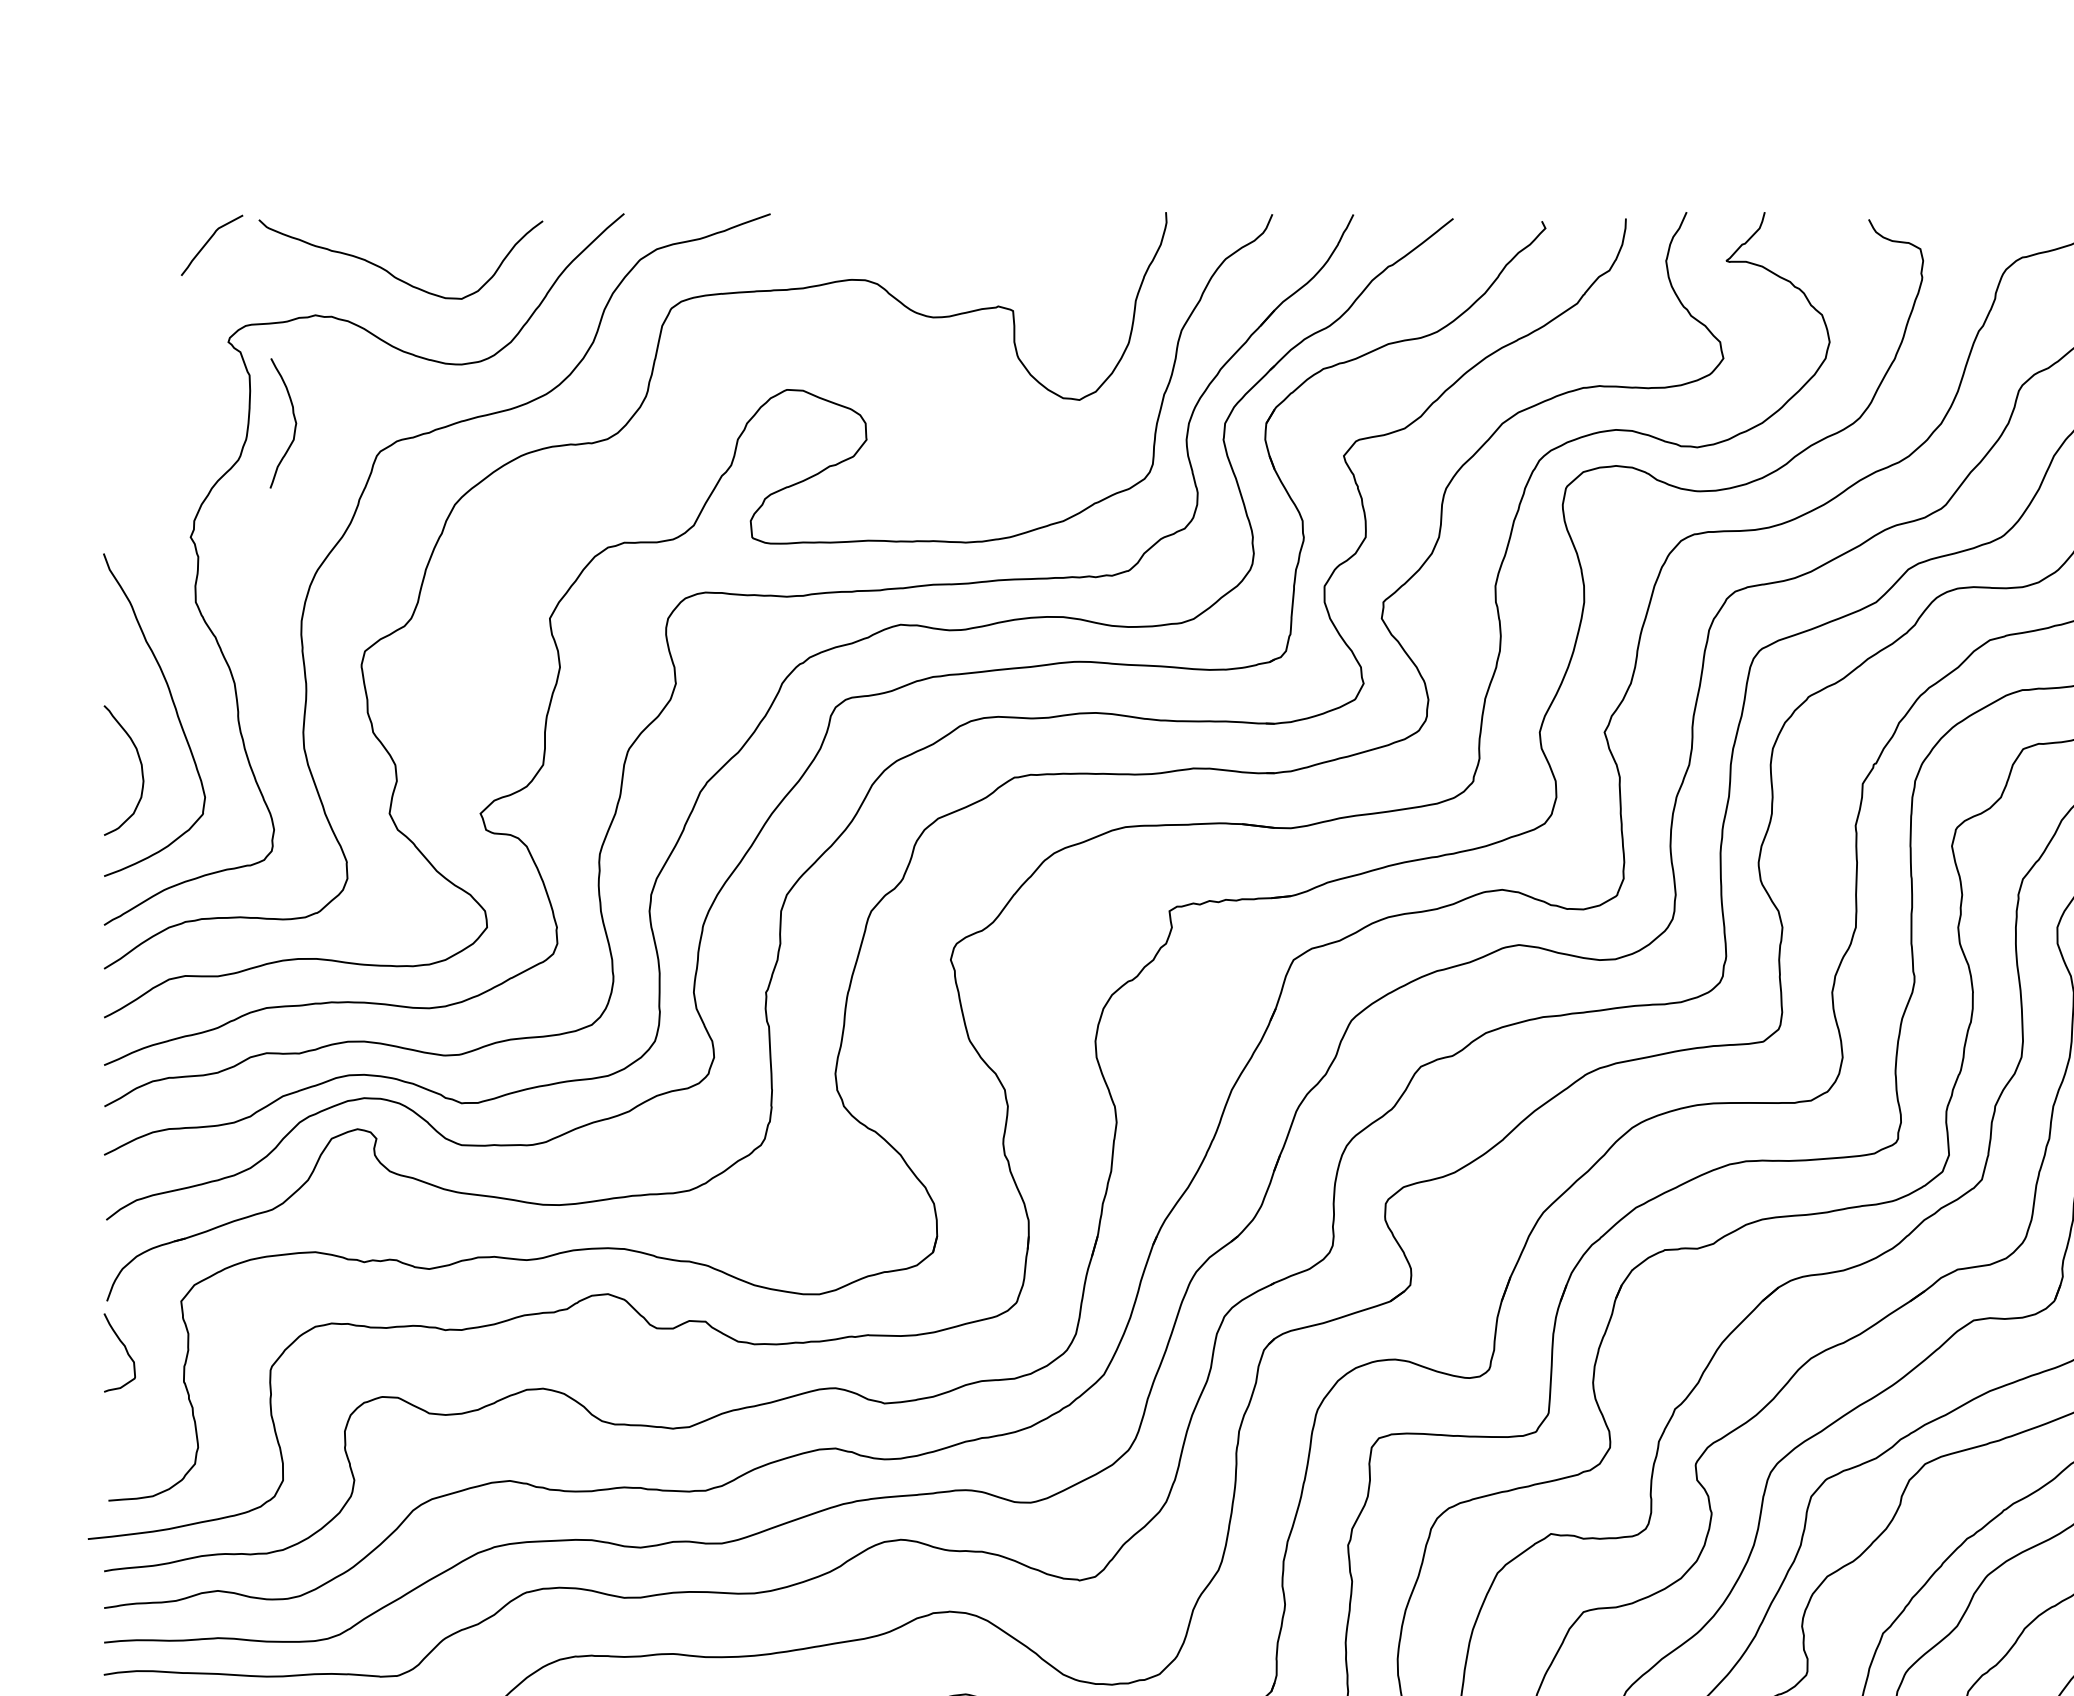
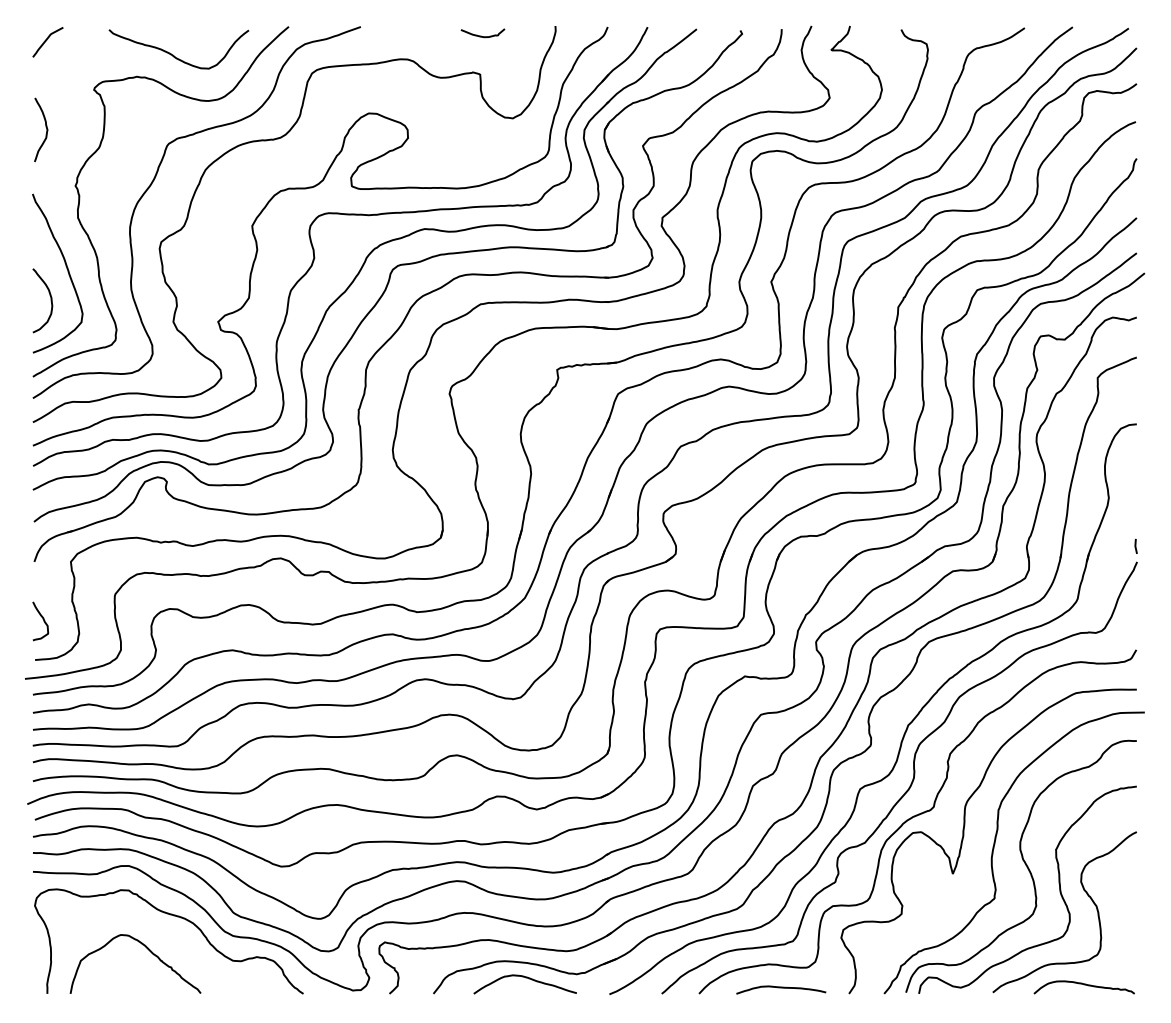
curve: (1015, 231) -> (481, 35), added
curve: (208, 243) -> (46, 41), moved
curve: (292, 418) -> (45, 127), moved
curve: (123, 1349) -> (42, 619), moved

